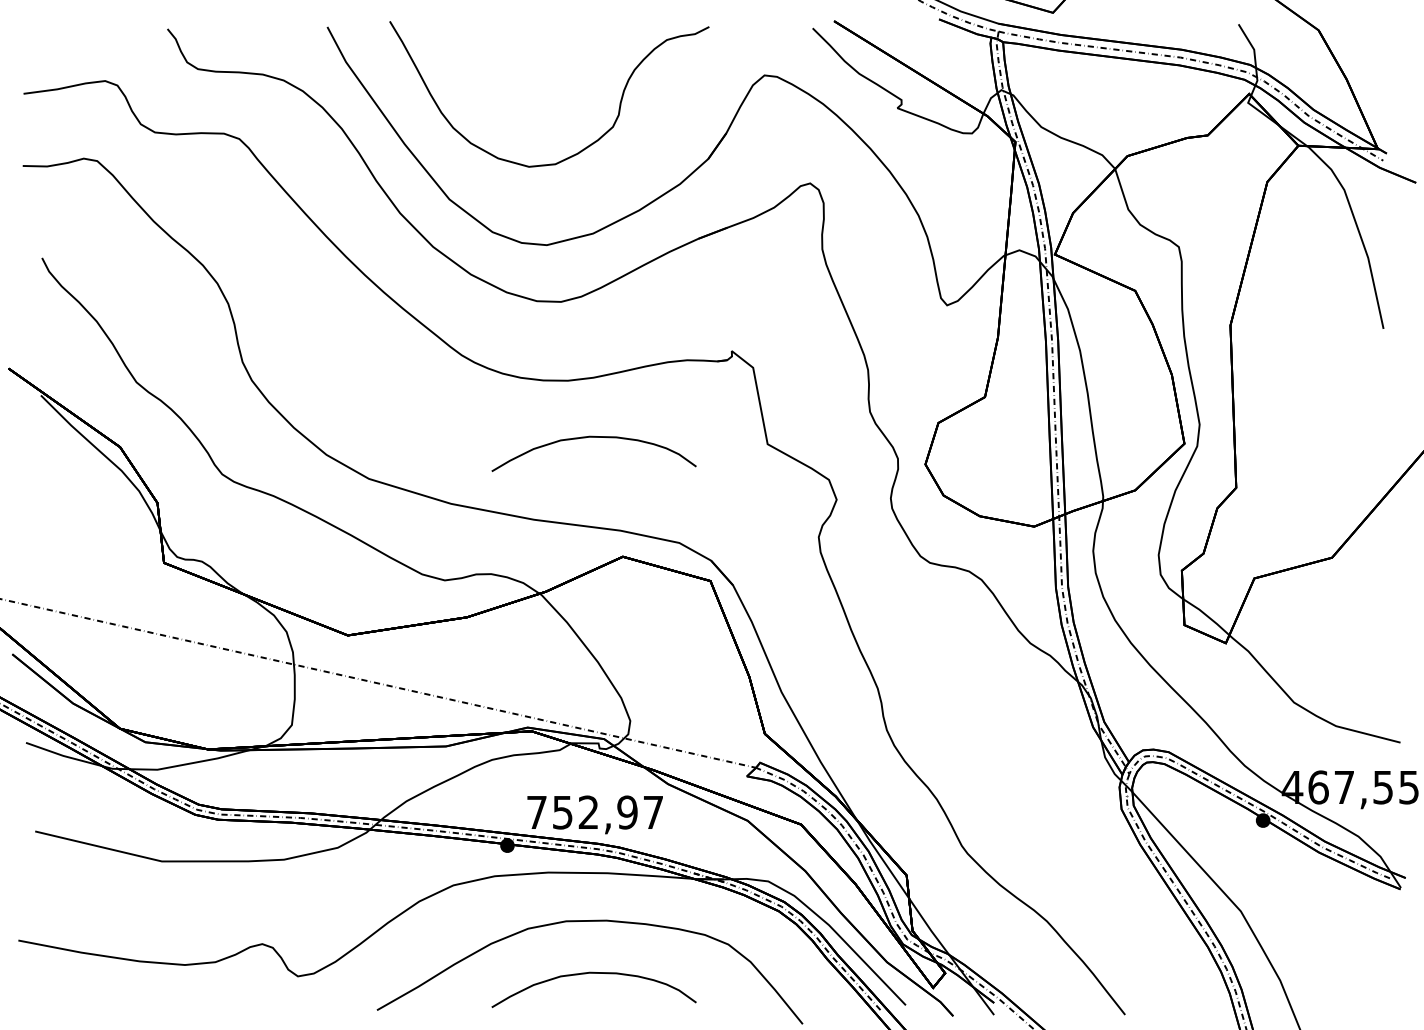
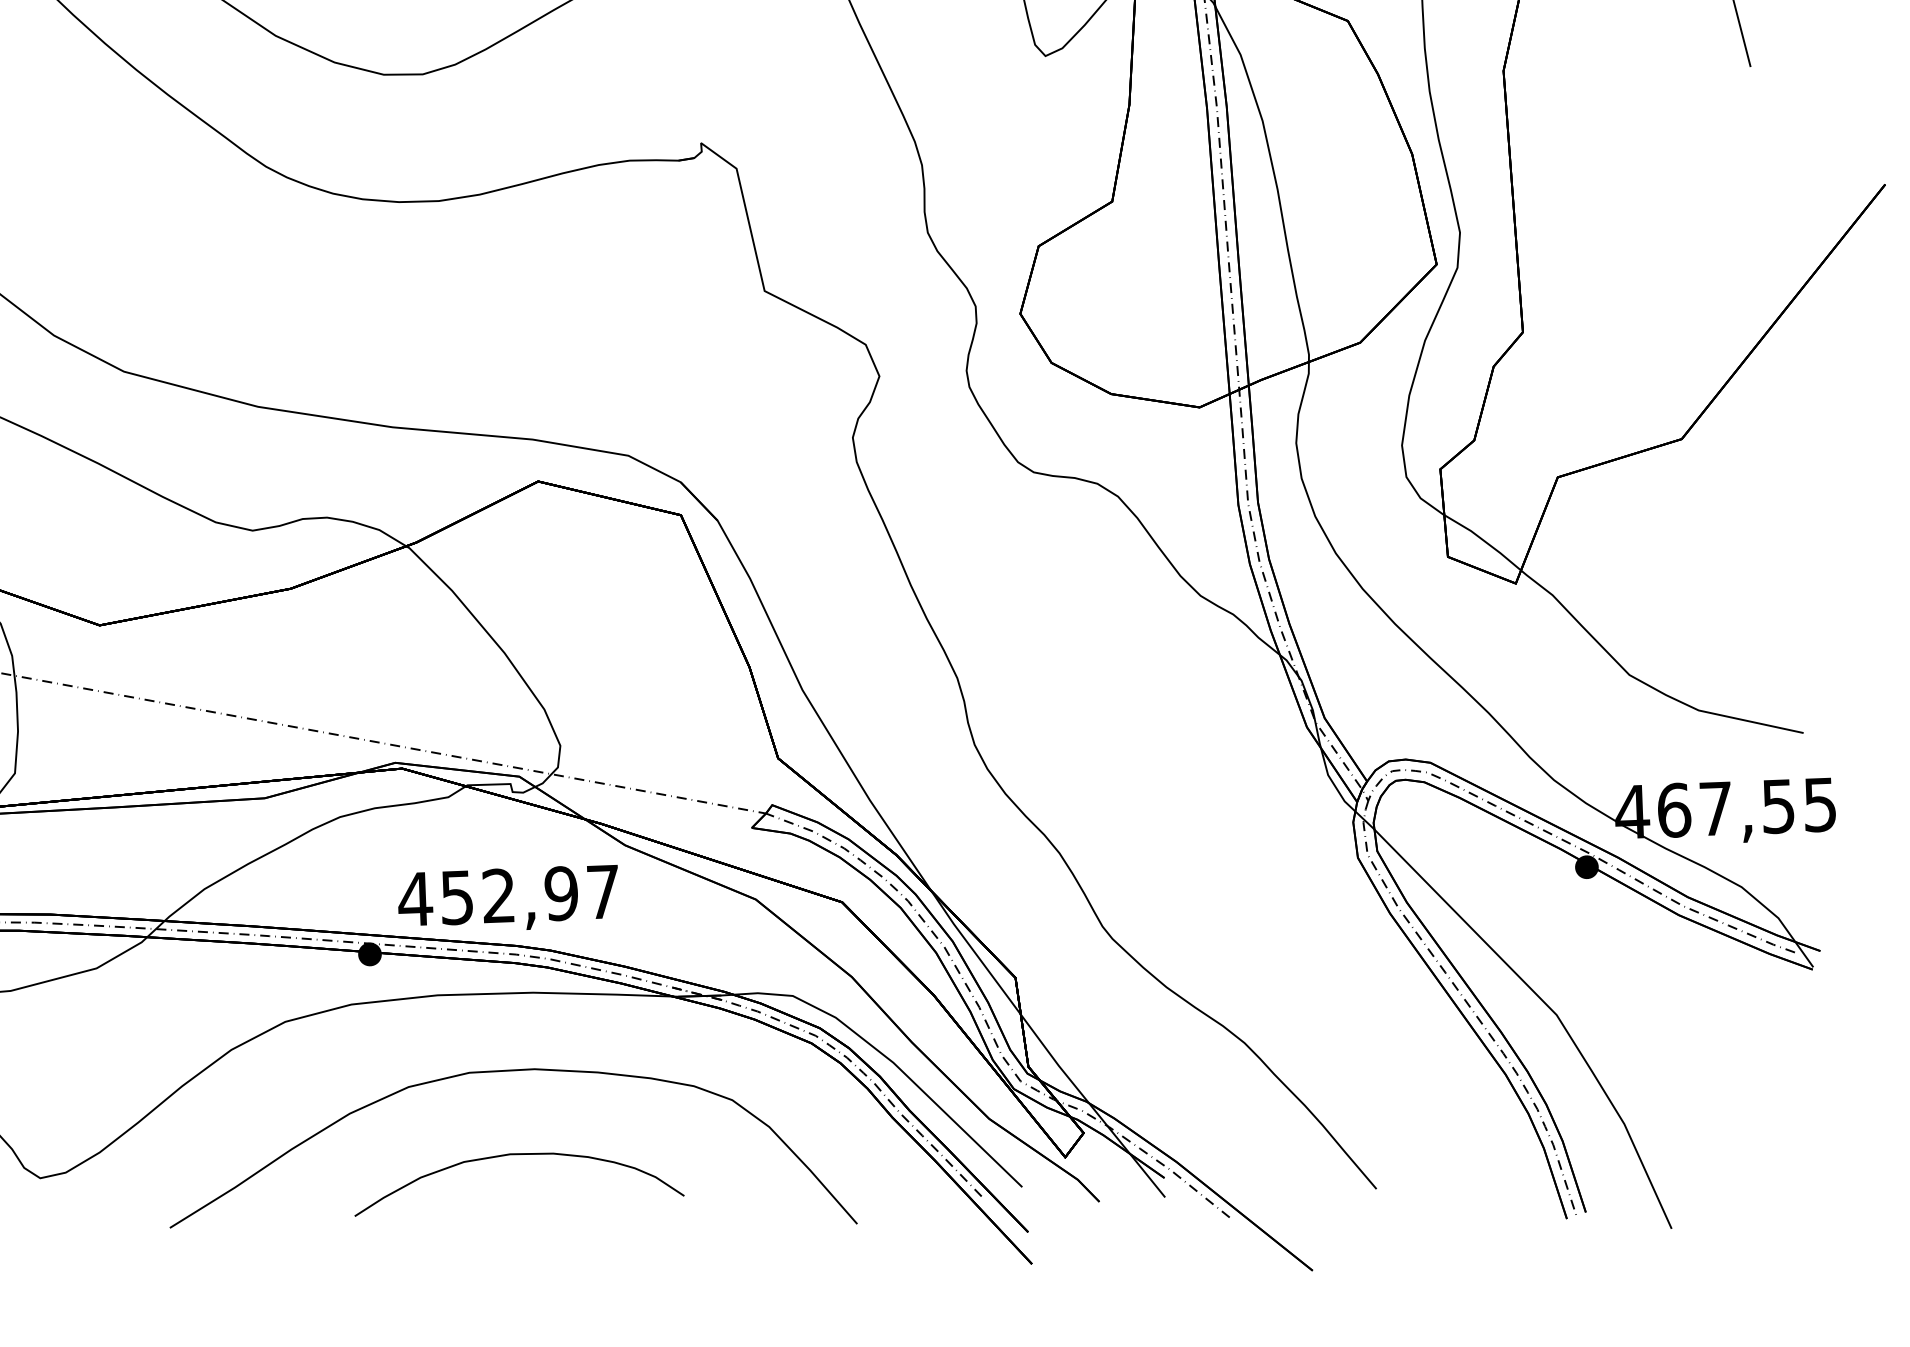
curve: (593, 437) -> (483, 291), removed
text: (536, 812) -> (414, 899), 752,97 -> 452,97

